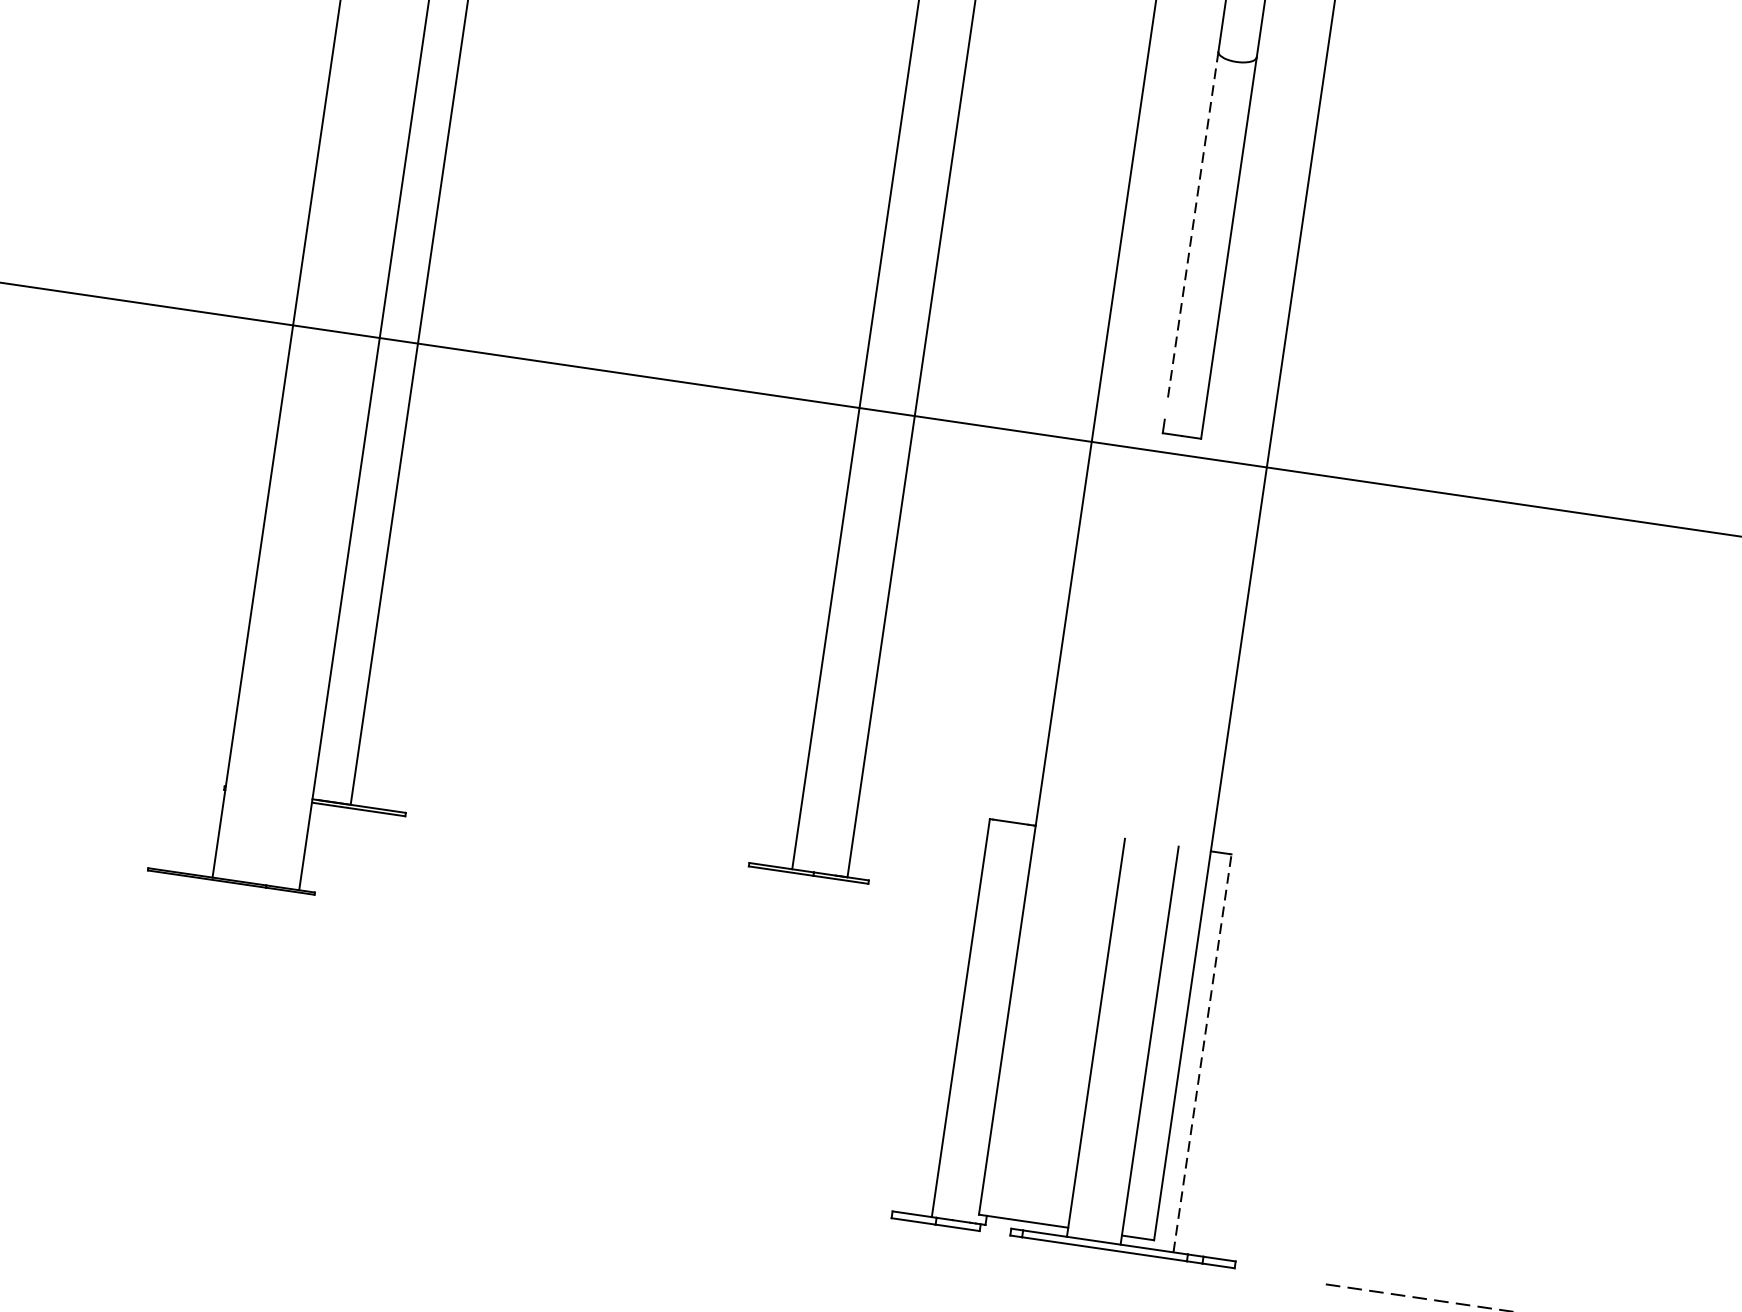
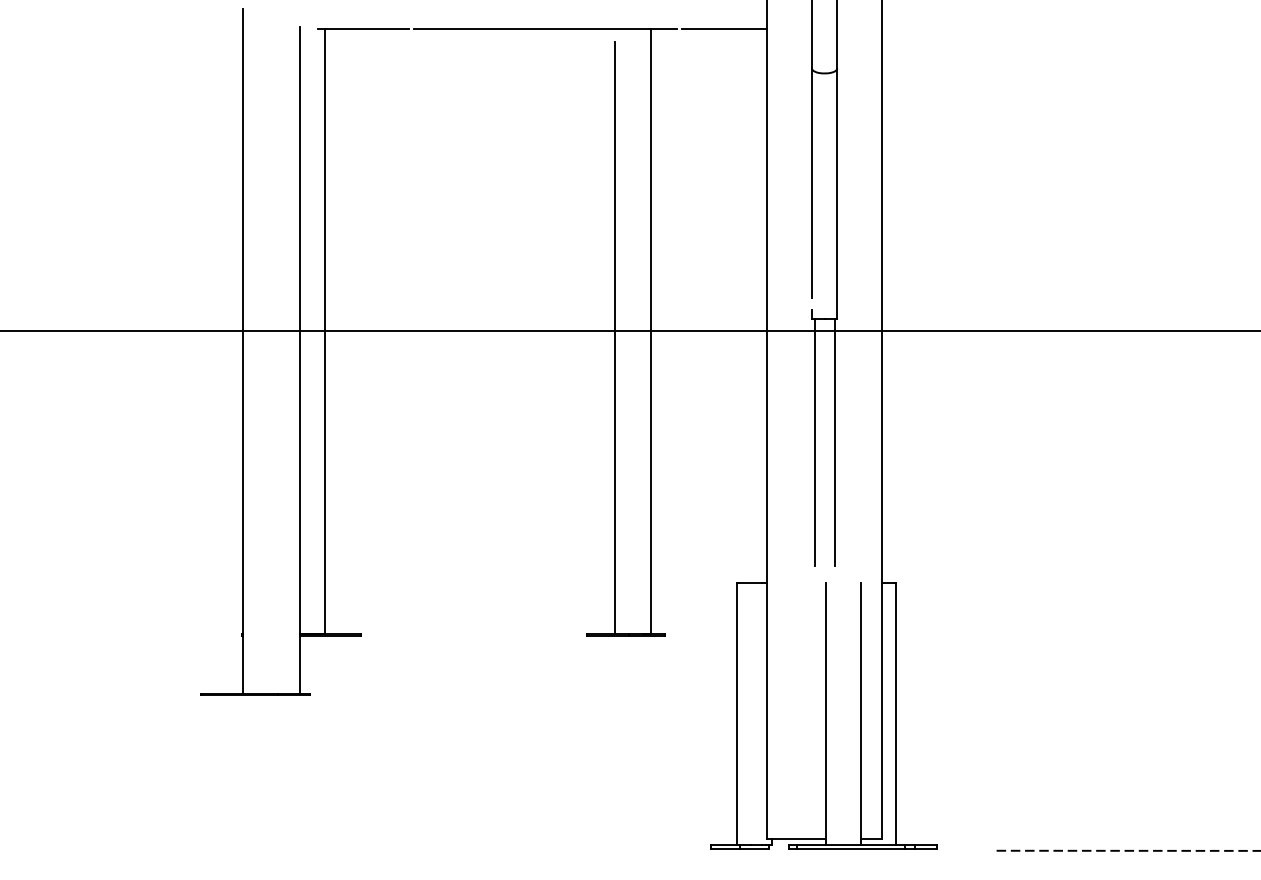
line: (1193, 226) -> (812, 183), dashed -> solid
line: (1139, 621) -> (814, 442), added
line: (1169, 626) -> (834, 442), added
line: (1202, 1052) -> (895, 713), dashed -> solid

